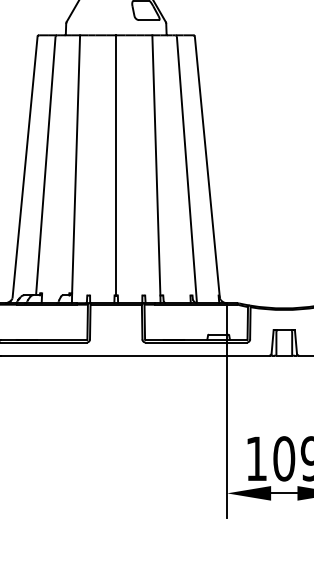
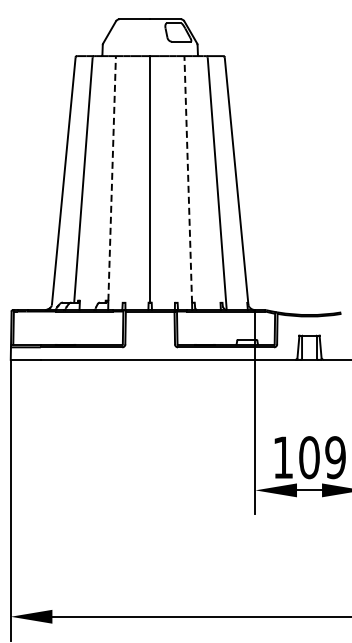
line: (76, 163) -> (112, 177), solid -> dashed
line: (156, 164) -> (188, 178), solid -> dashed

